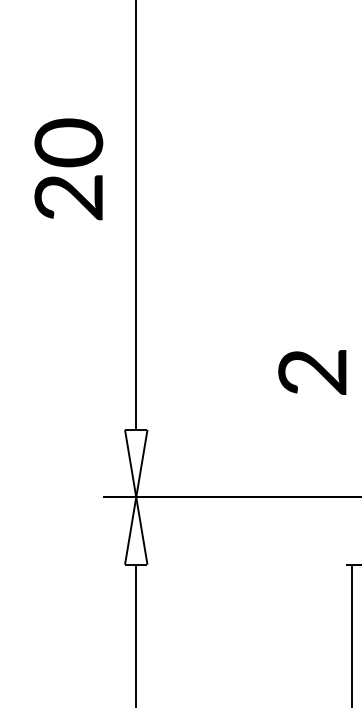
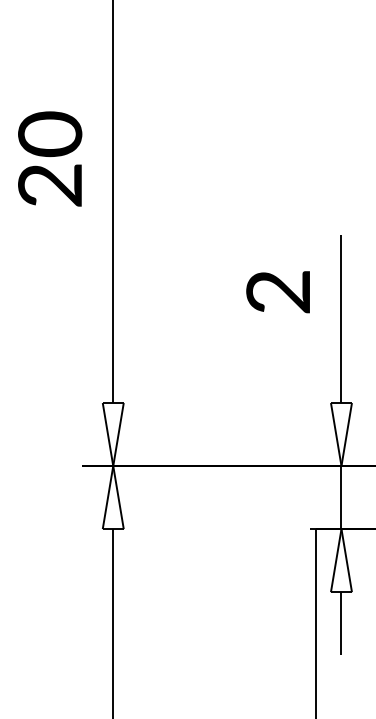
text: (311, 372) -> (277, 292), moved

